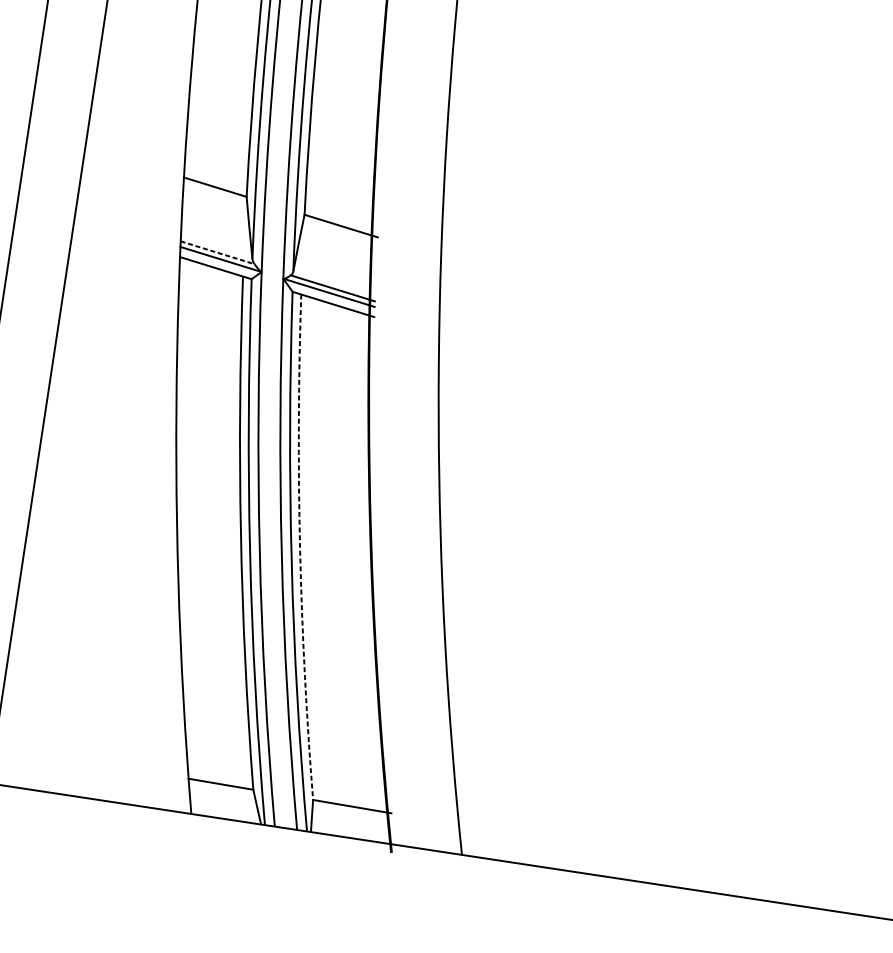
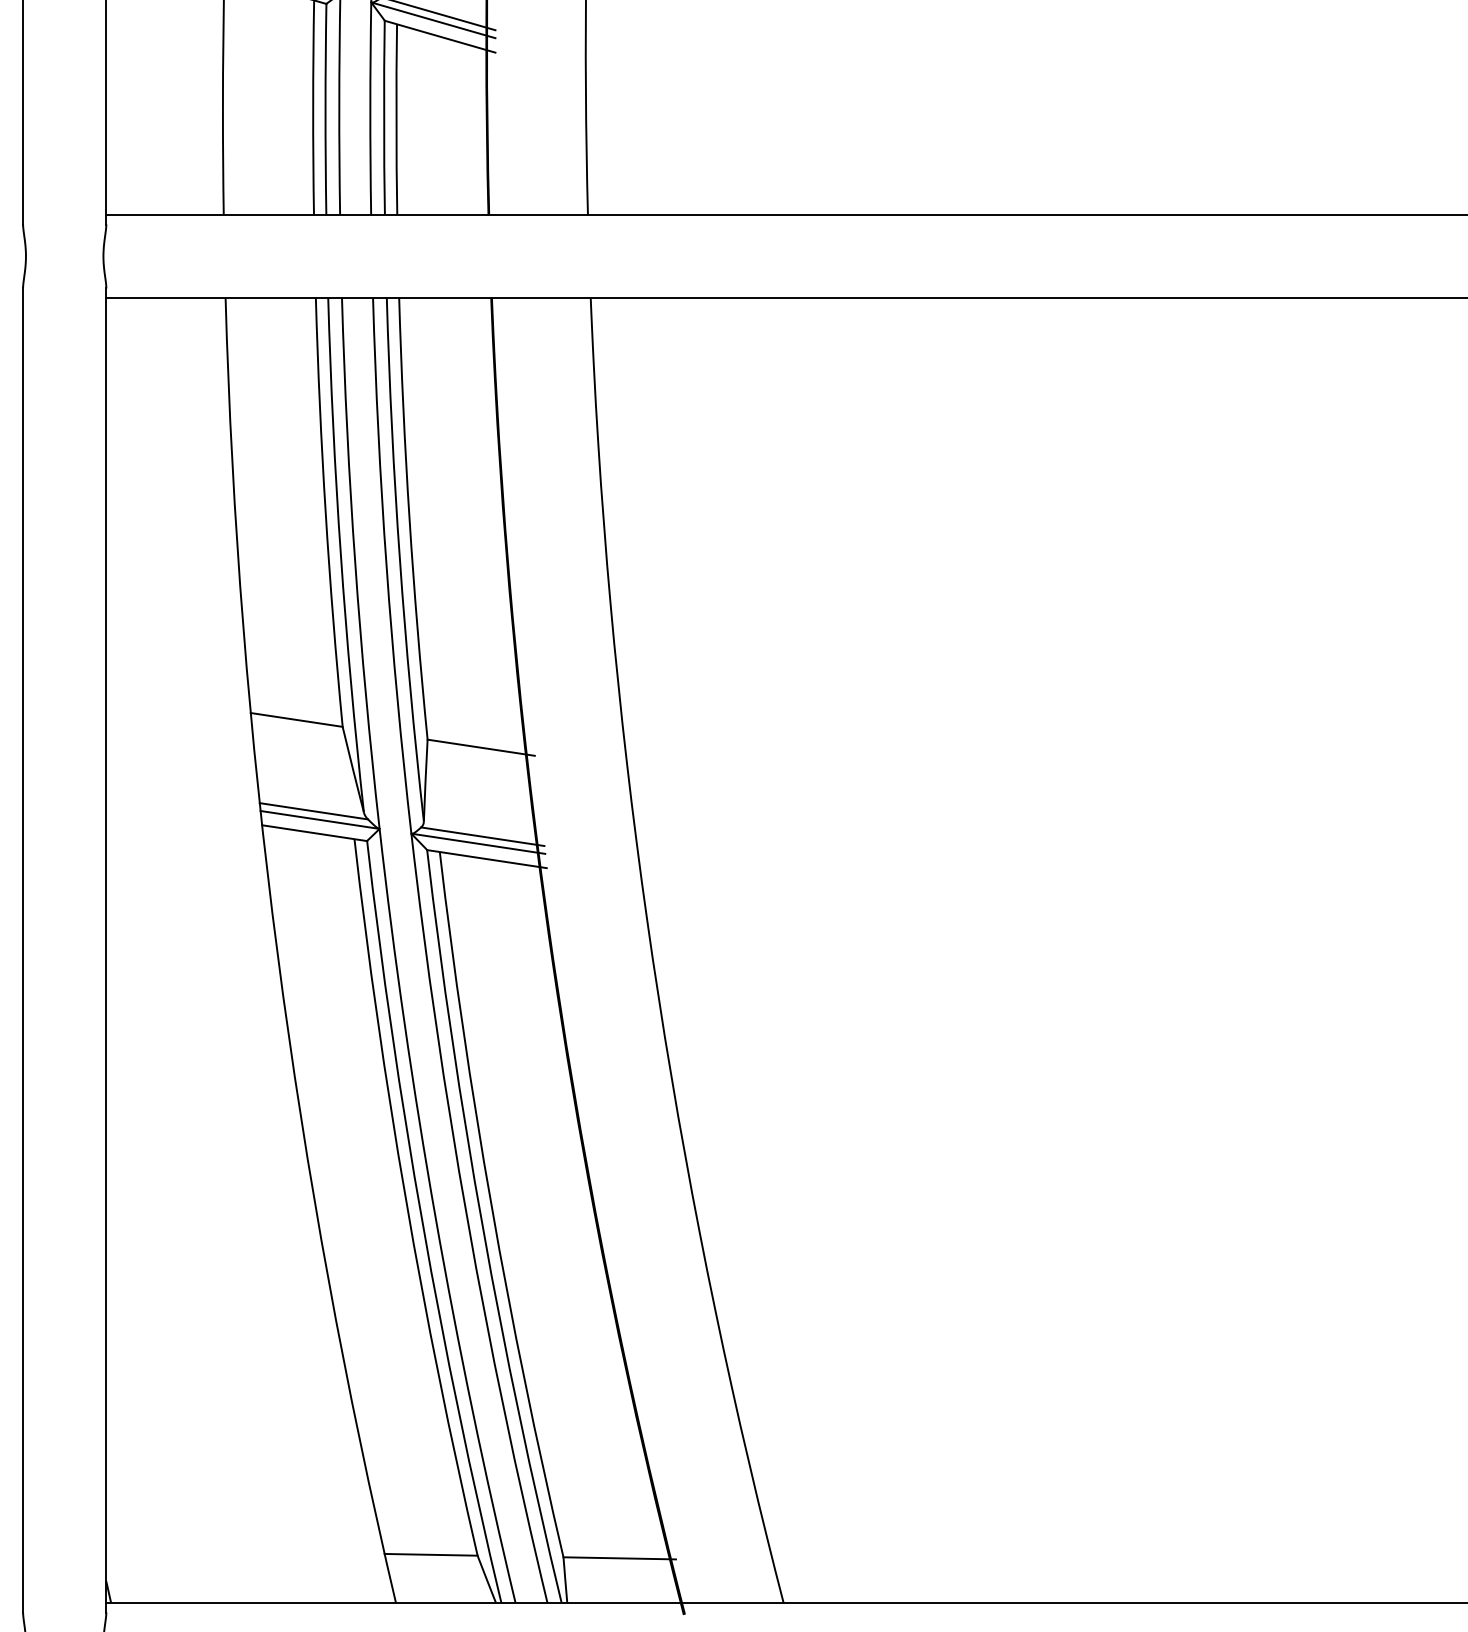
line: (217, 252) -> (313, 811), dashed -> solid
arc: (299, 547) -> (491, 1206), dashed -> solid

